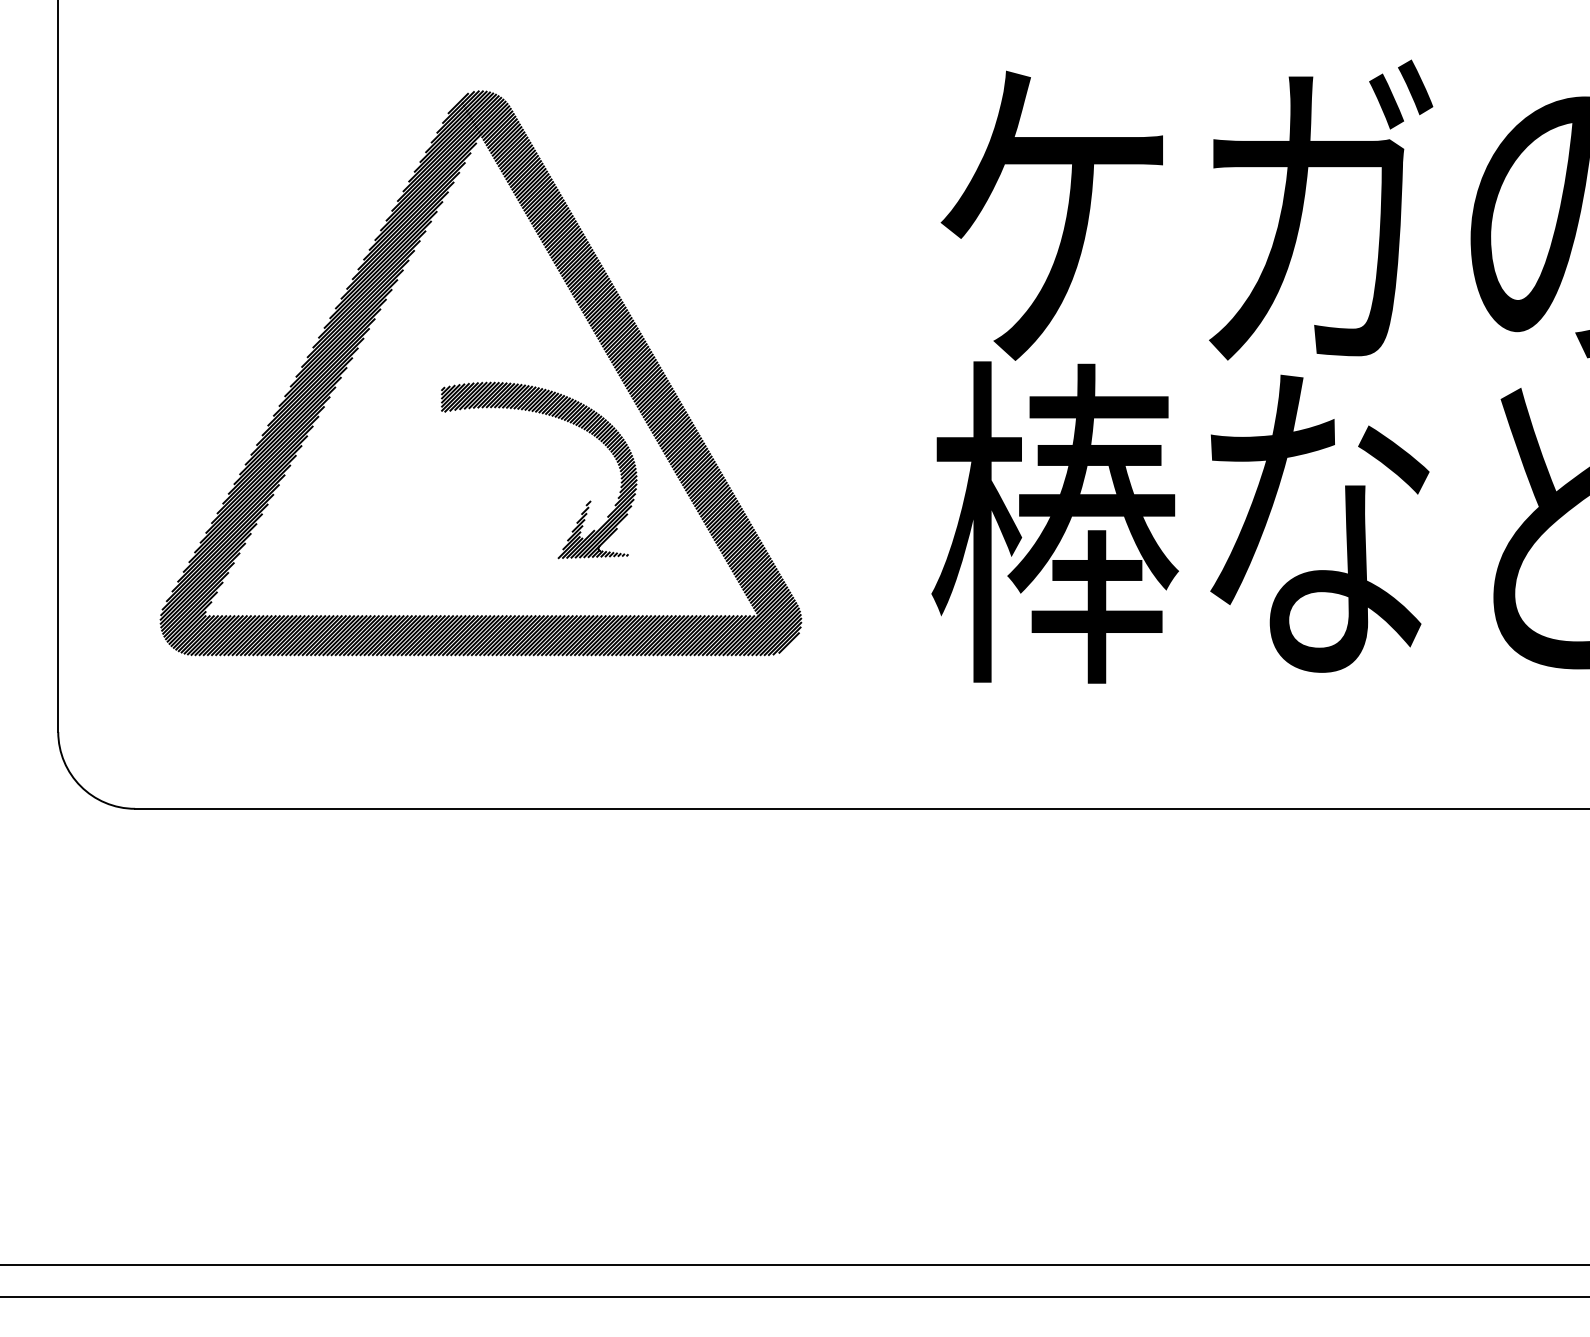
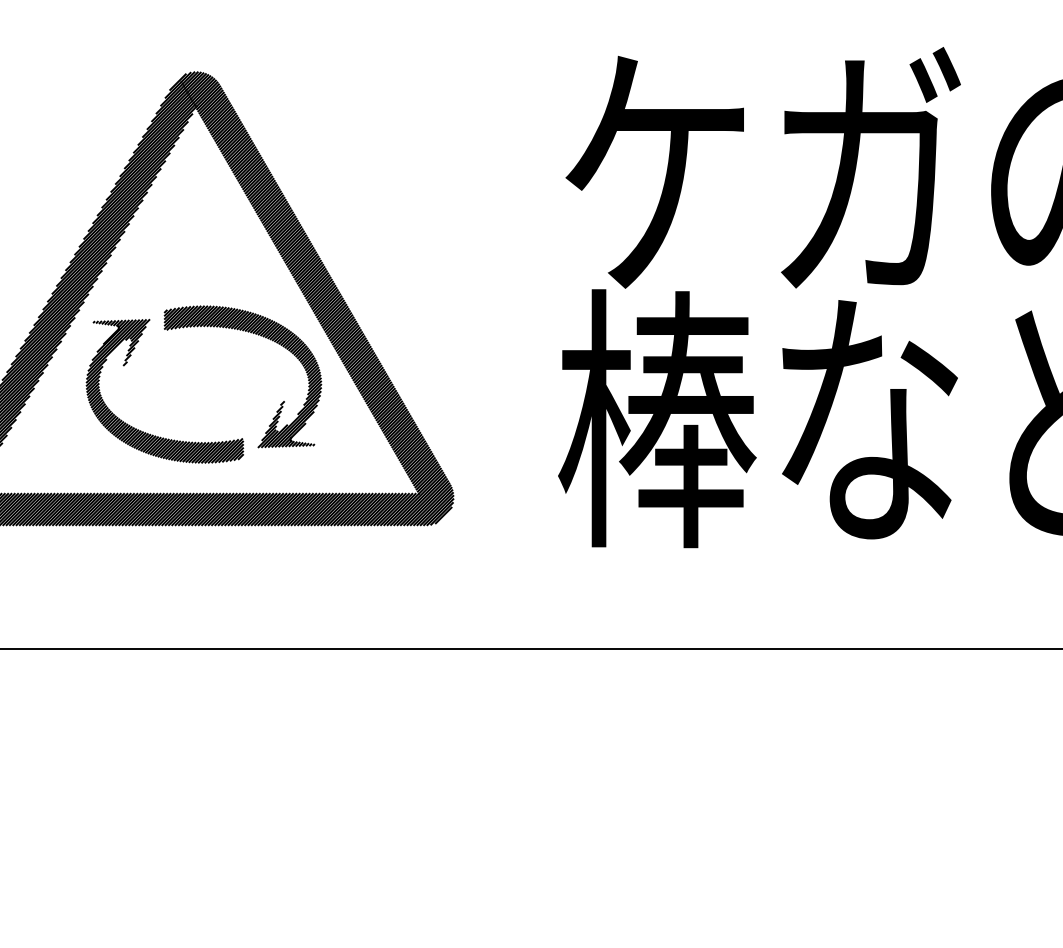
part: (427, 542) -> (153, 434), added

